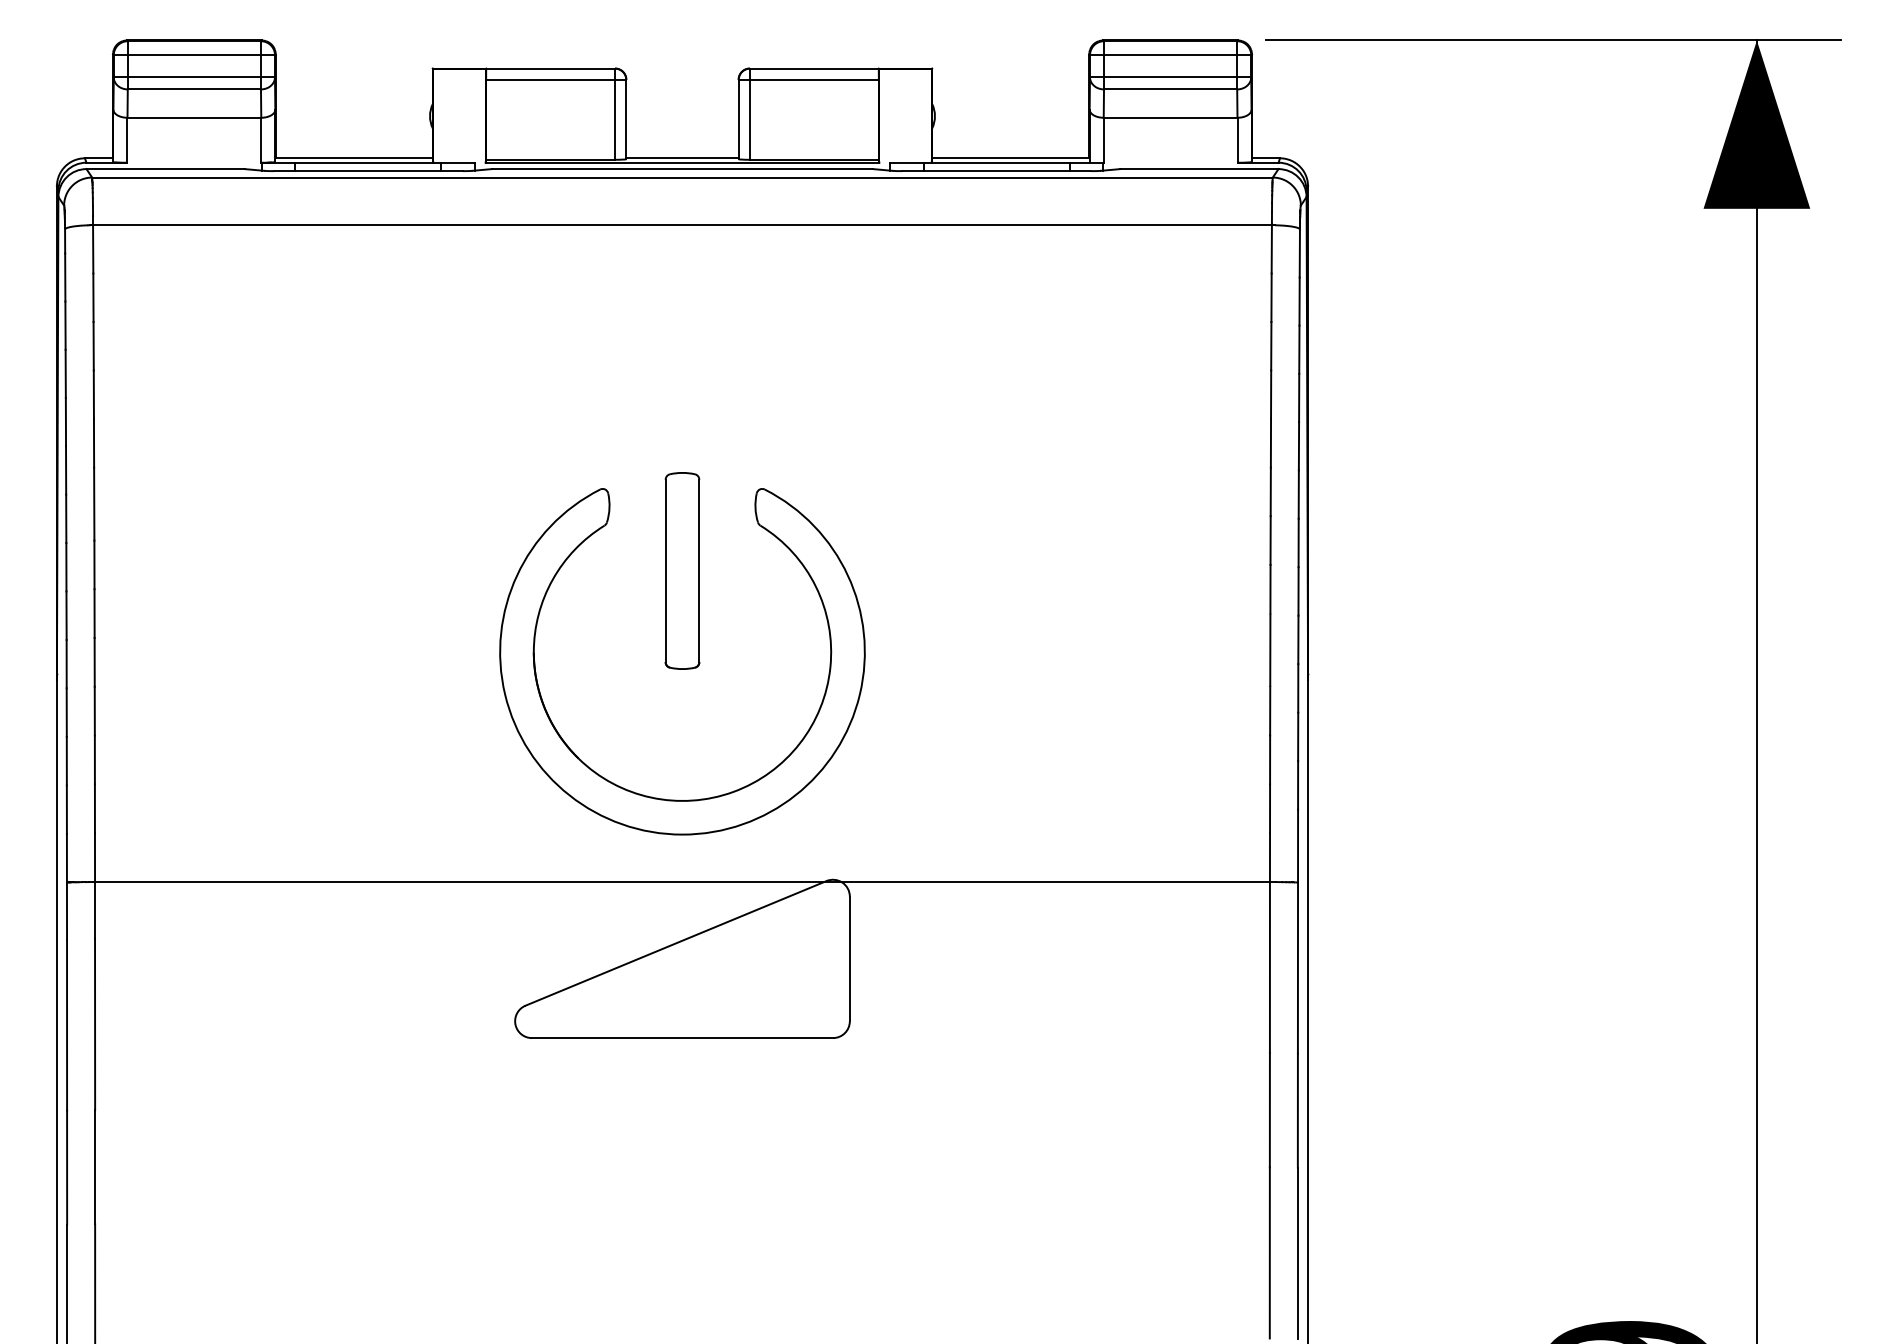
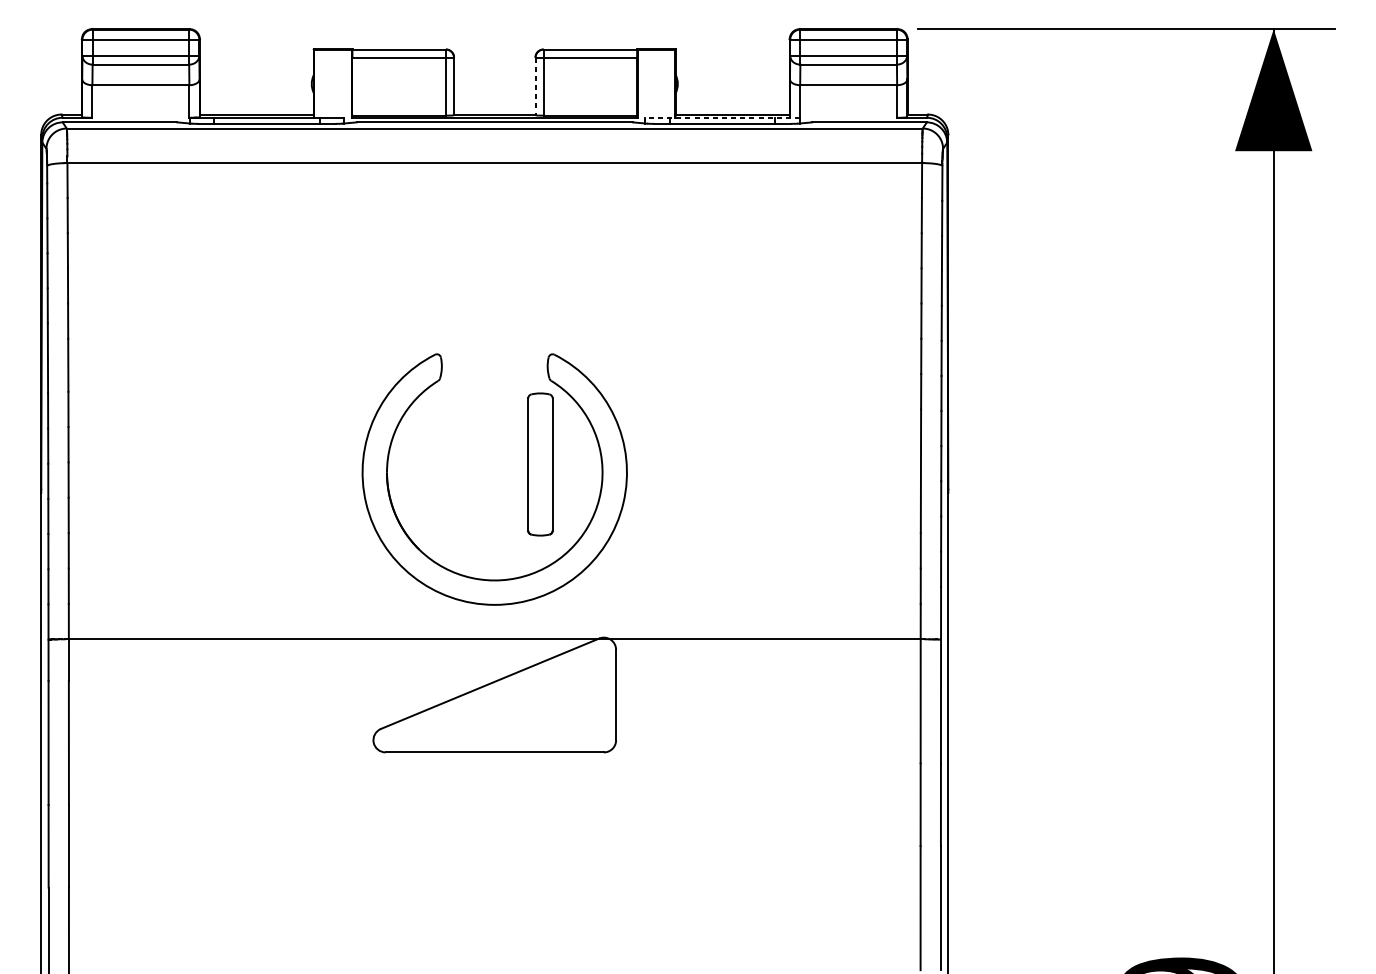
line: (738, 119) -> (535, 86), solid -> dashed
line: (996, 162) -> (722, 117), solid -> dashed
part: (682, 570) -> (540, 464), moved

